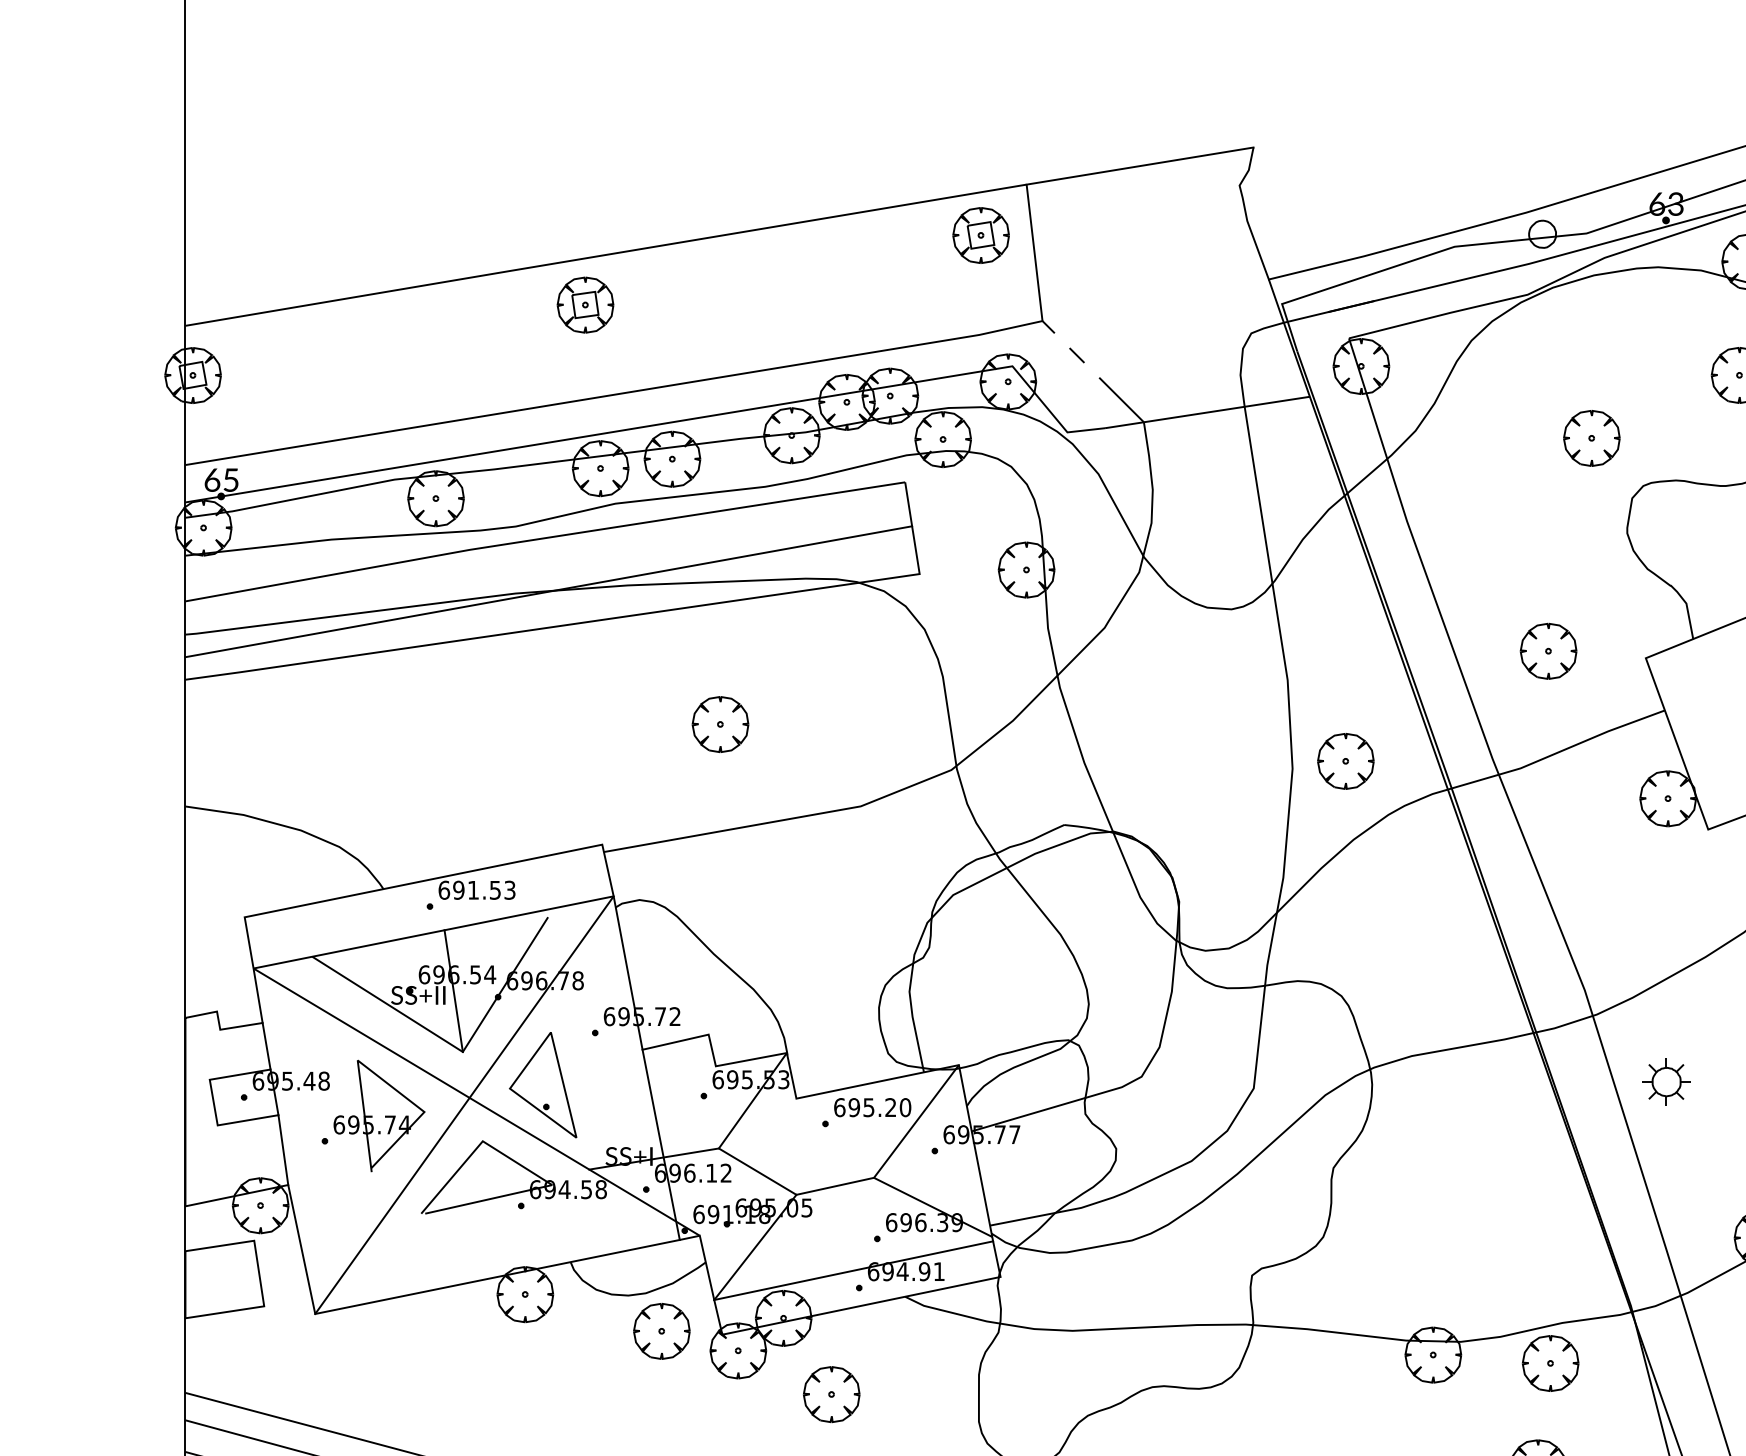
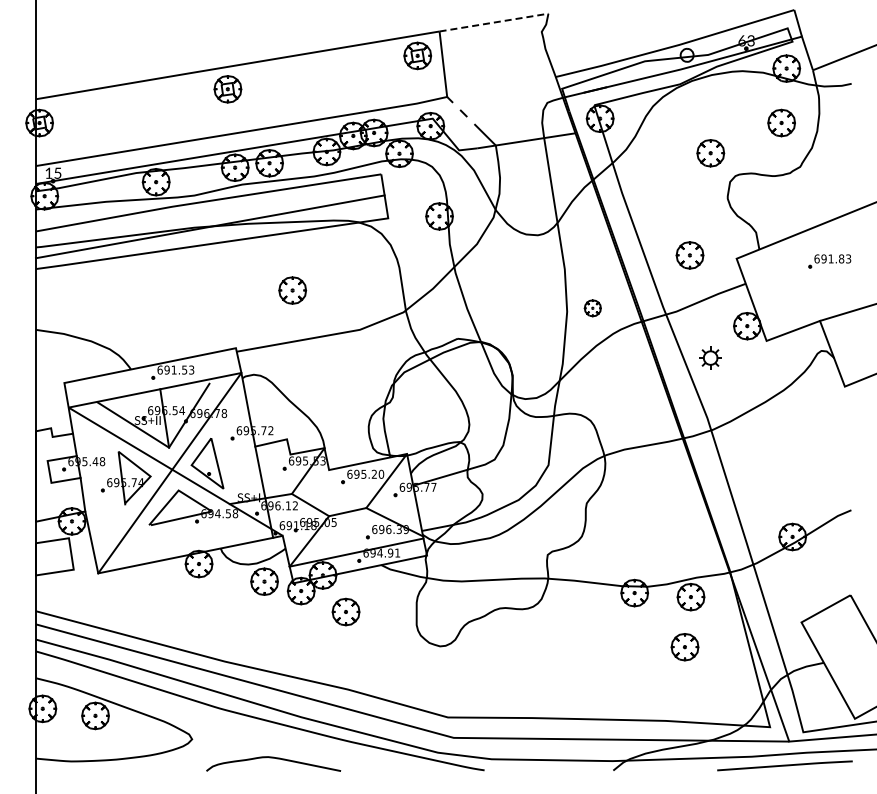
line: (1141, 165) -> (494, 22), solid -> dashed
text: (211, 478) -> (48, 172), 65 -> 15
part: (1345, 761) -> (592, 308), size x0.6
part: (1666, 1080) -> (710, 357), moved

